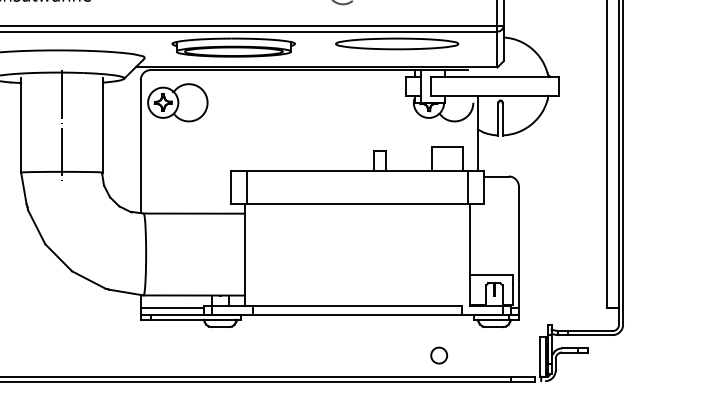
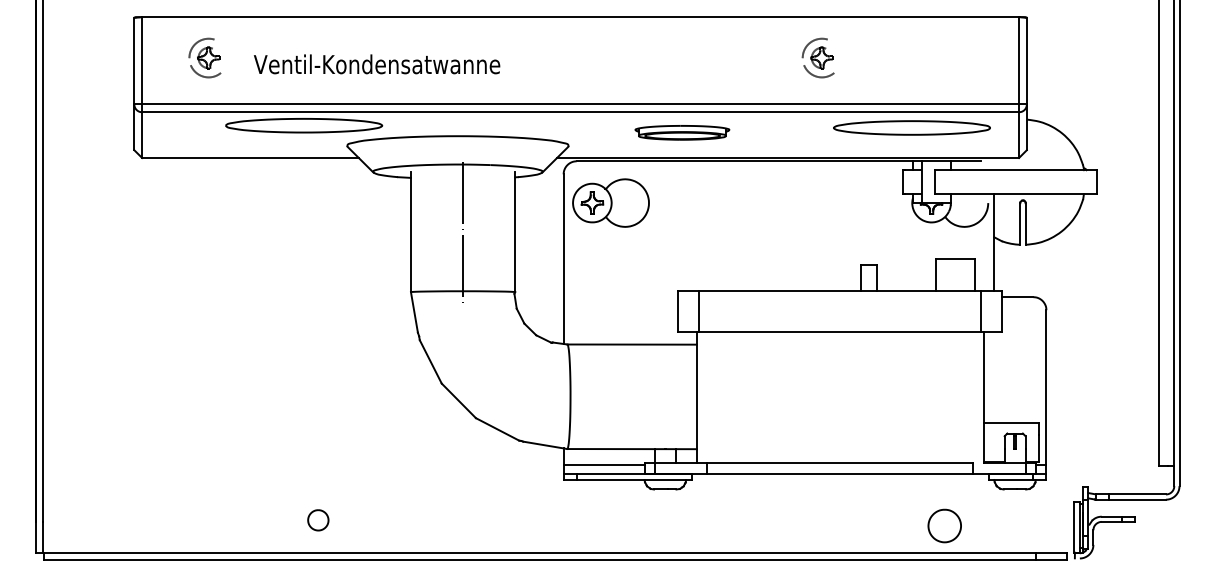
part: (396, 43) -> (911, 127), moved
part: (233, 47) -> (682, 132), size x0.6
part: (439, 355) -> (944, 525), size x1.6

